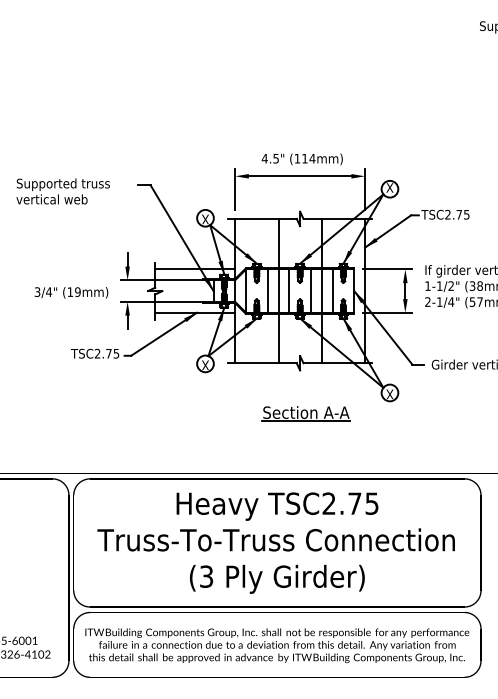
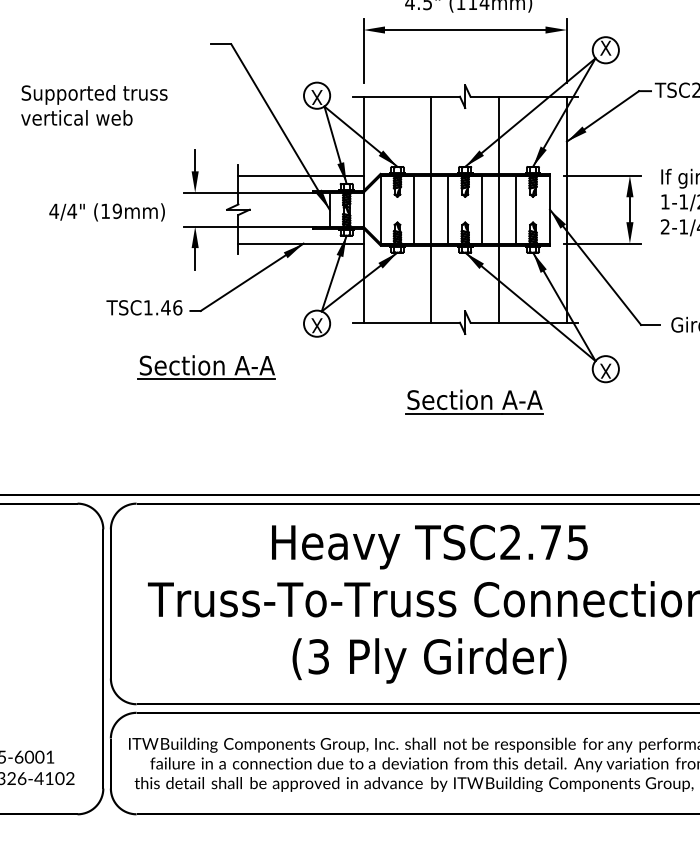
text: (62, 191) -> (93, 105), moved
text: (37, 291) -> (54, 210), 3/4" -> 4/4"
text: (106, 353) -> (162, 307), TSC2.75 -> TSC1.46
part: (134, 391) -> (205, 366), added

